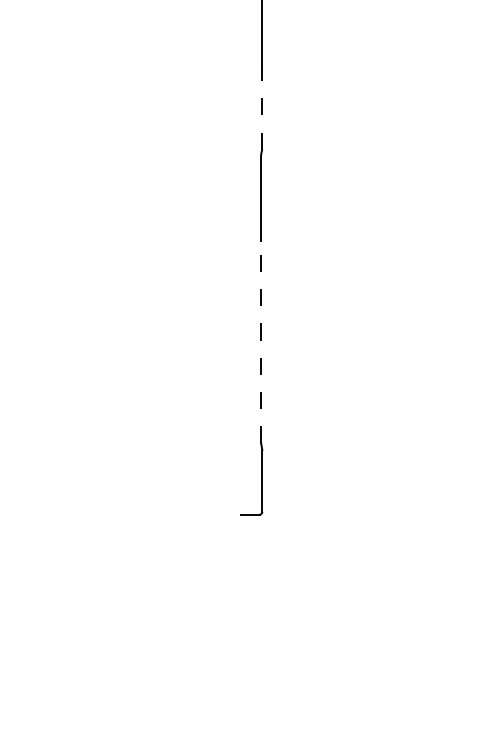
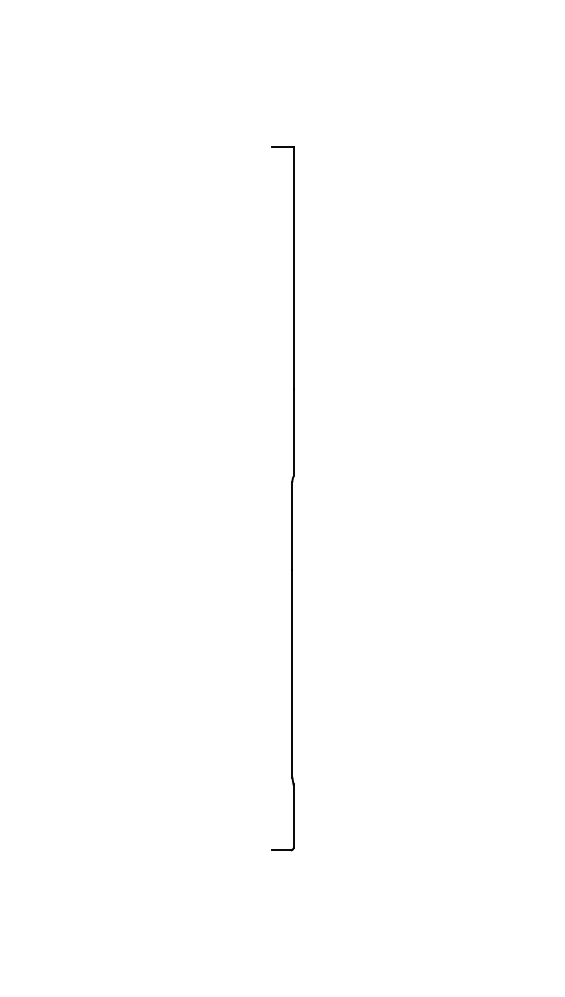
line: (262, 106) -> (293, 432), dashed -> solid
line: (261, 342) -> (292, 674), dashed -> solid

